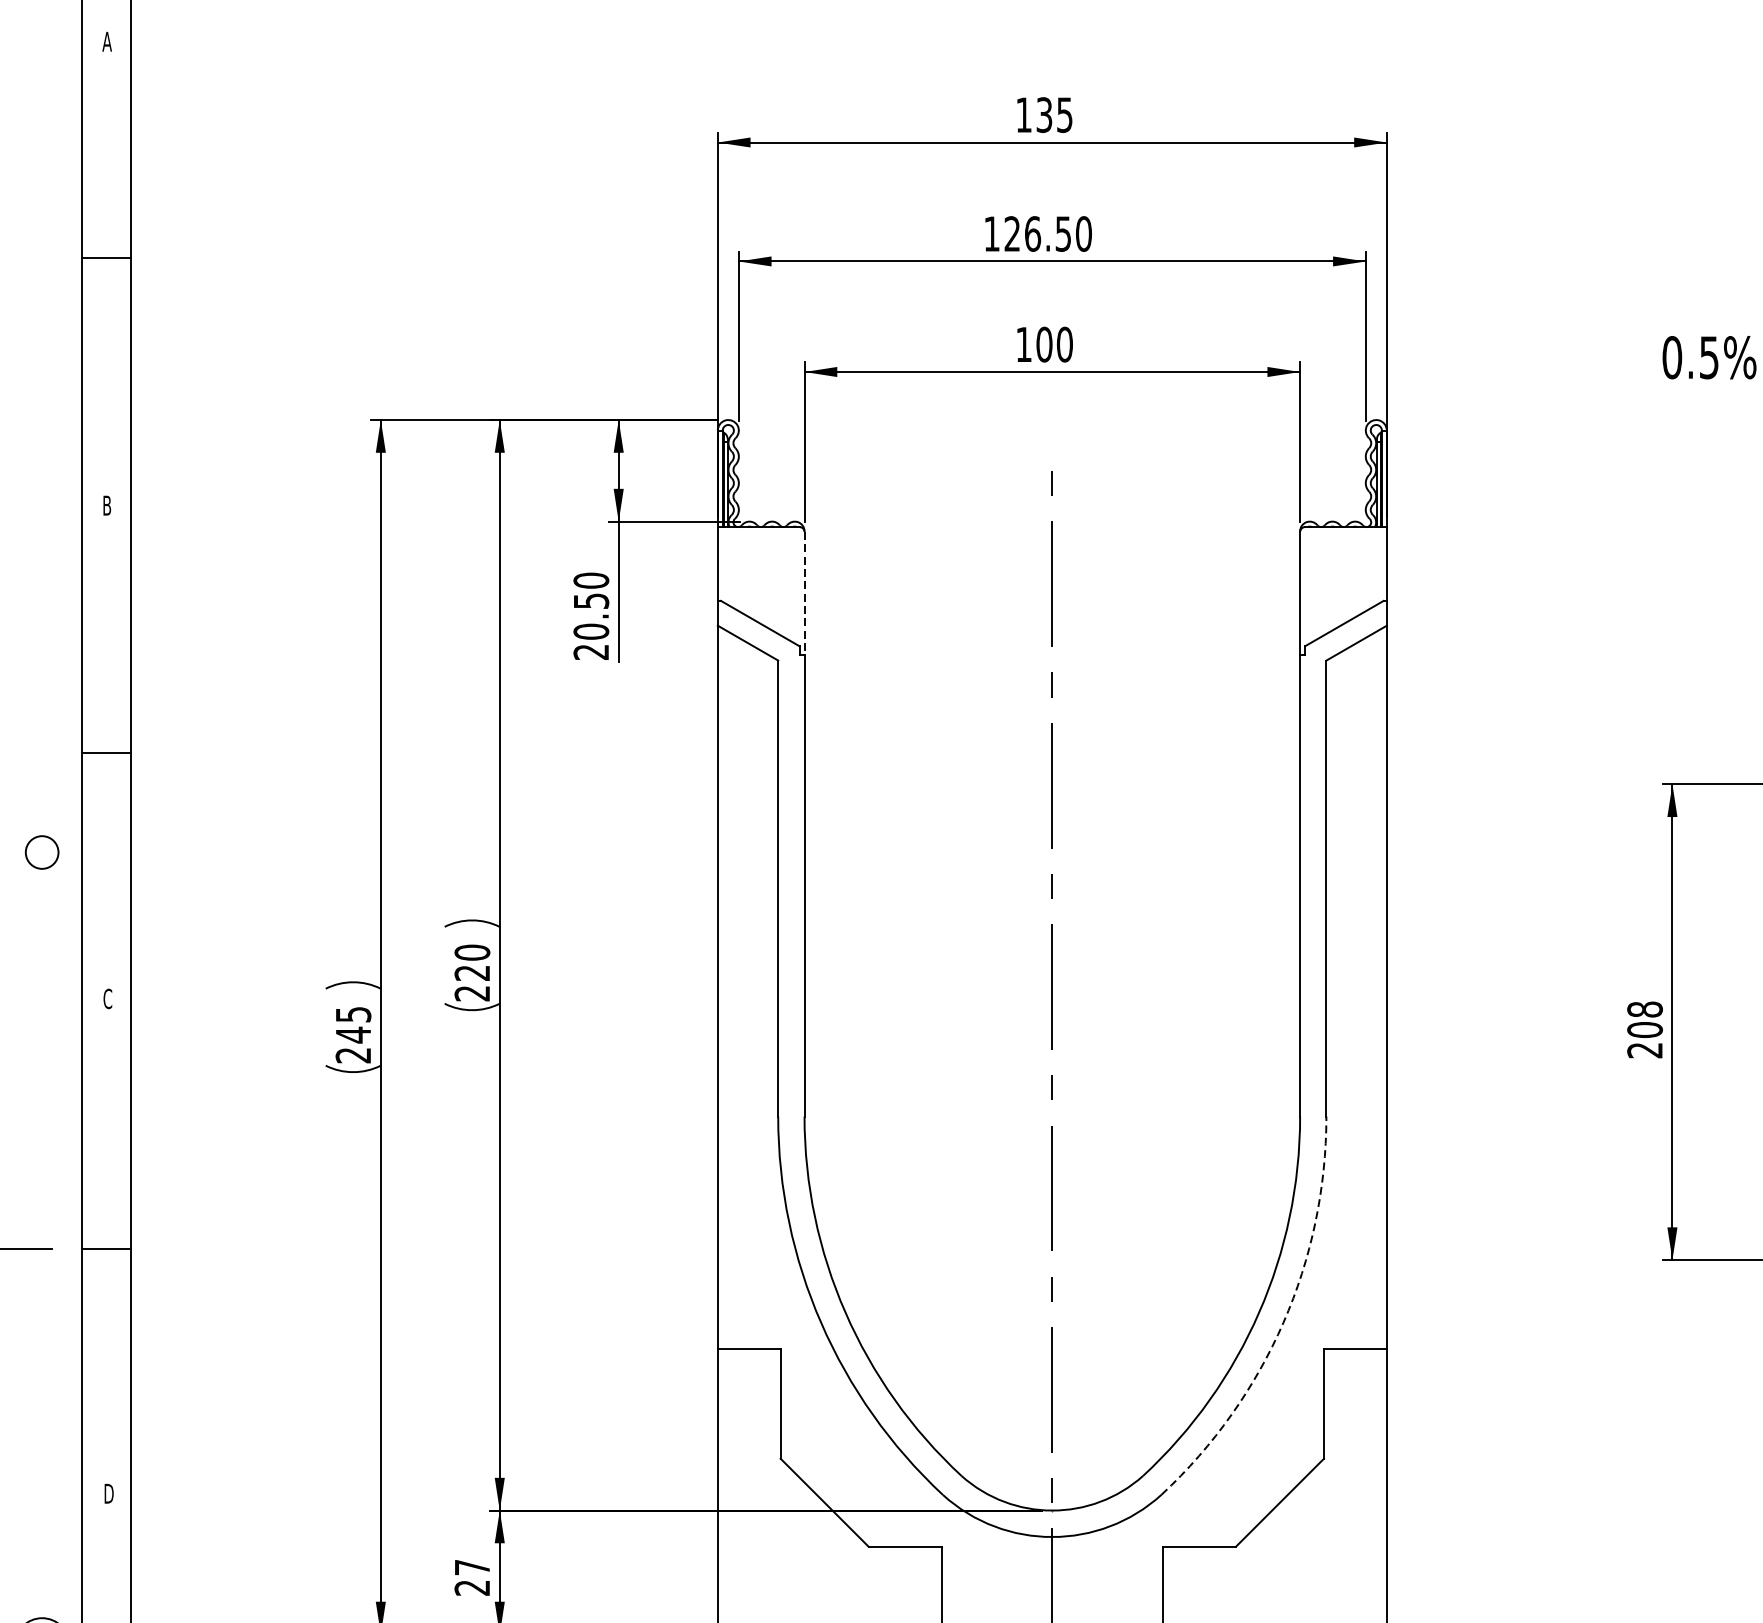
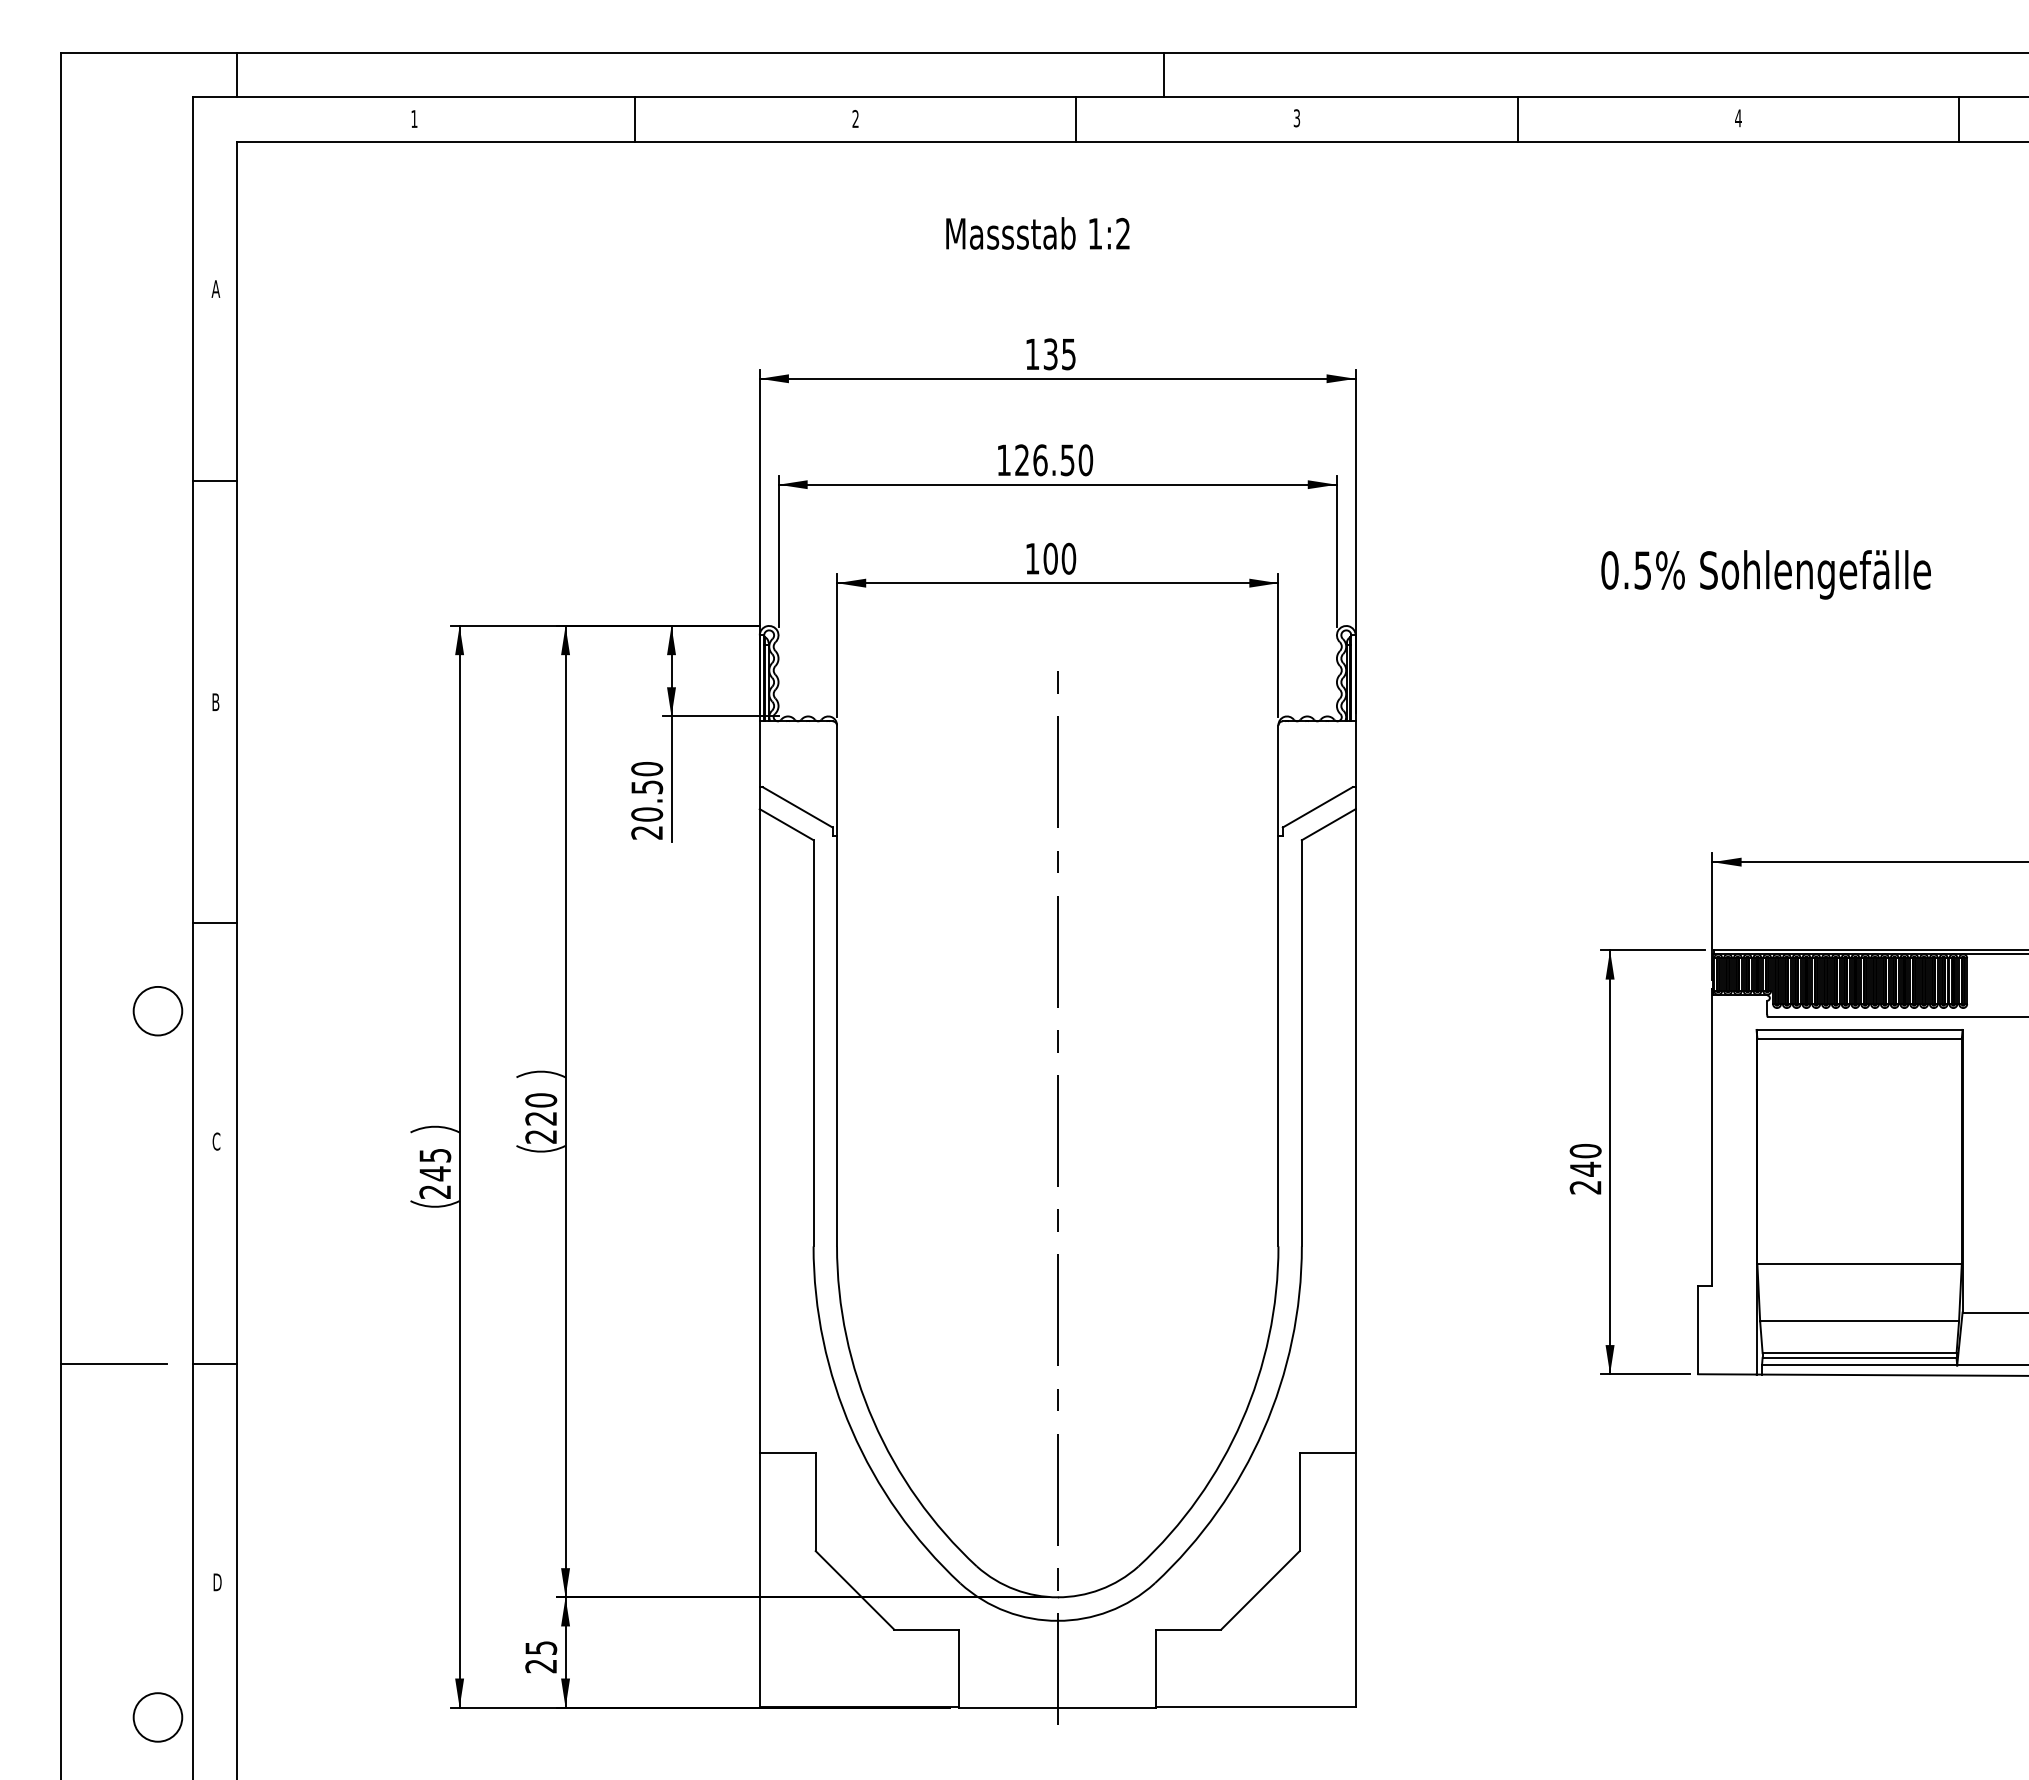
line: (805, 593) -> (837, 780), dashed -> solid
circle: (41, 851) -> (157, 1010), size x1.67
text: (1644, 1020) -> (1585, 1160), 208 -> 240
arc: (1283, 1323) -> (1263, 1430), dashed -> solid
text: (472, 1566) -> (541, 1647), 27 -> 25

